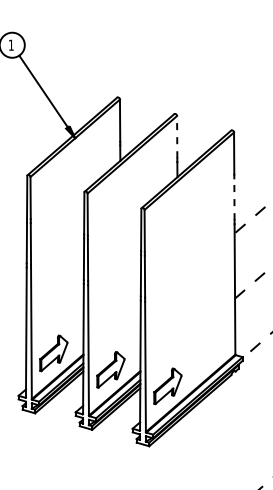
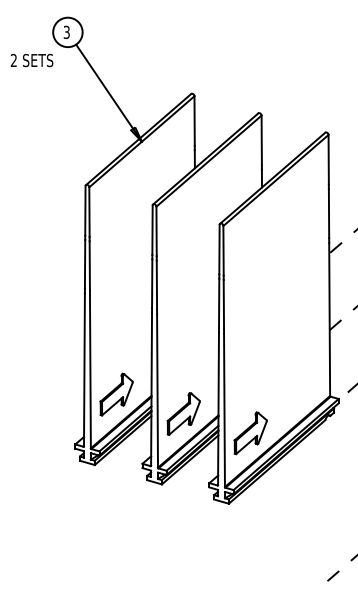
text: (11, 45) -> (66, 32), 1 -> 3
line: (176, 137) -> (261, 140), dashed -> solid
line: (234, 199) -> (329, 213), dashed -> solid

